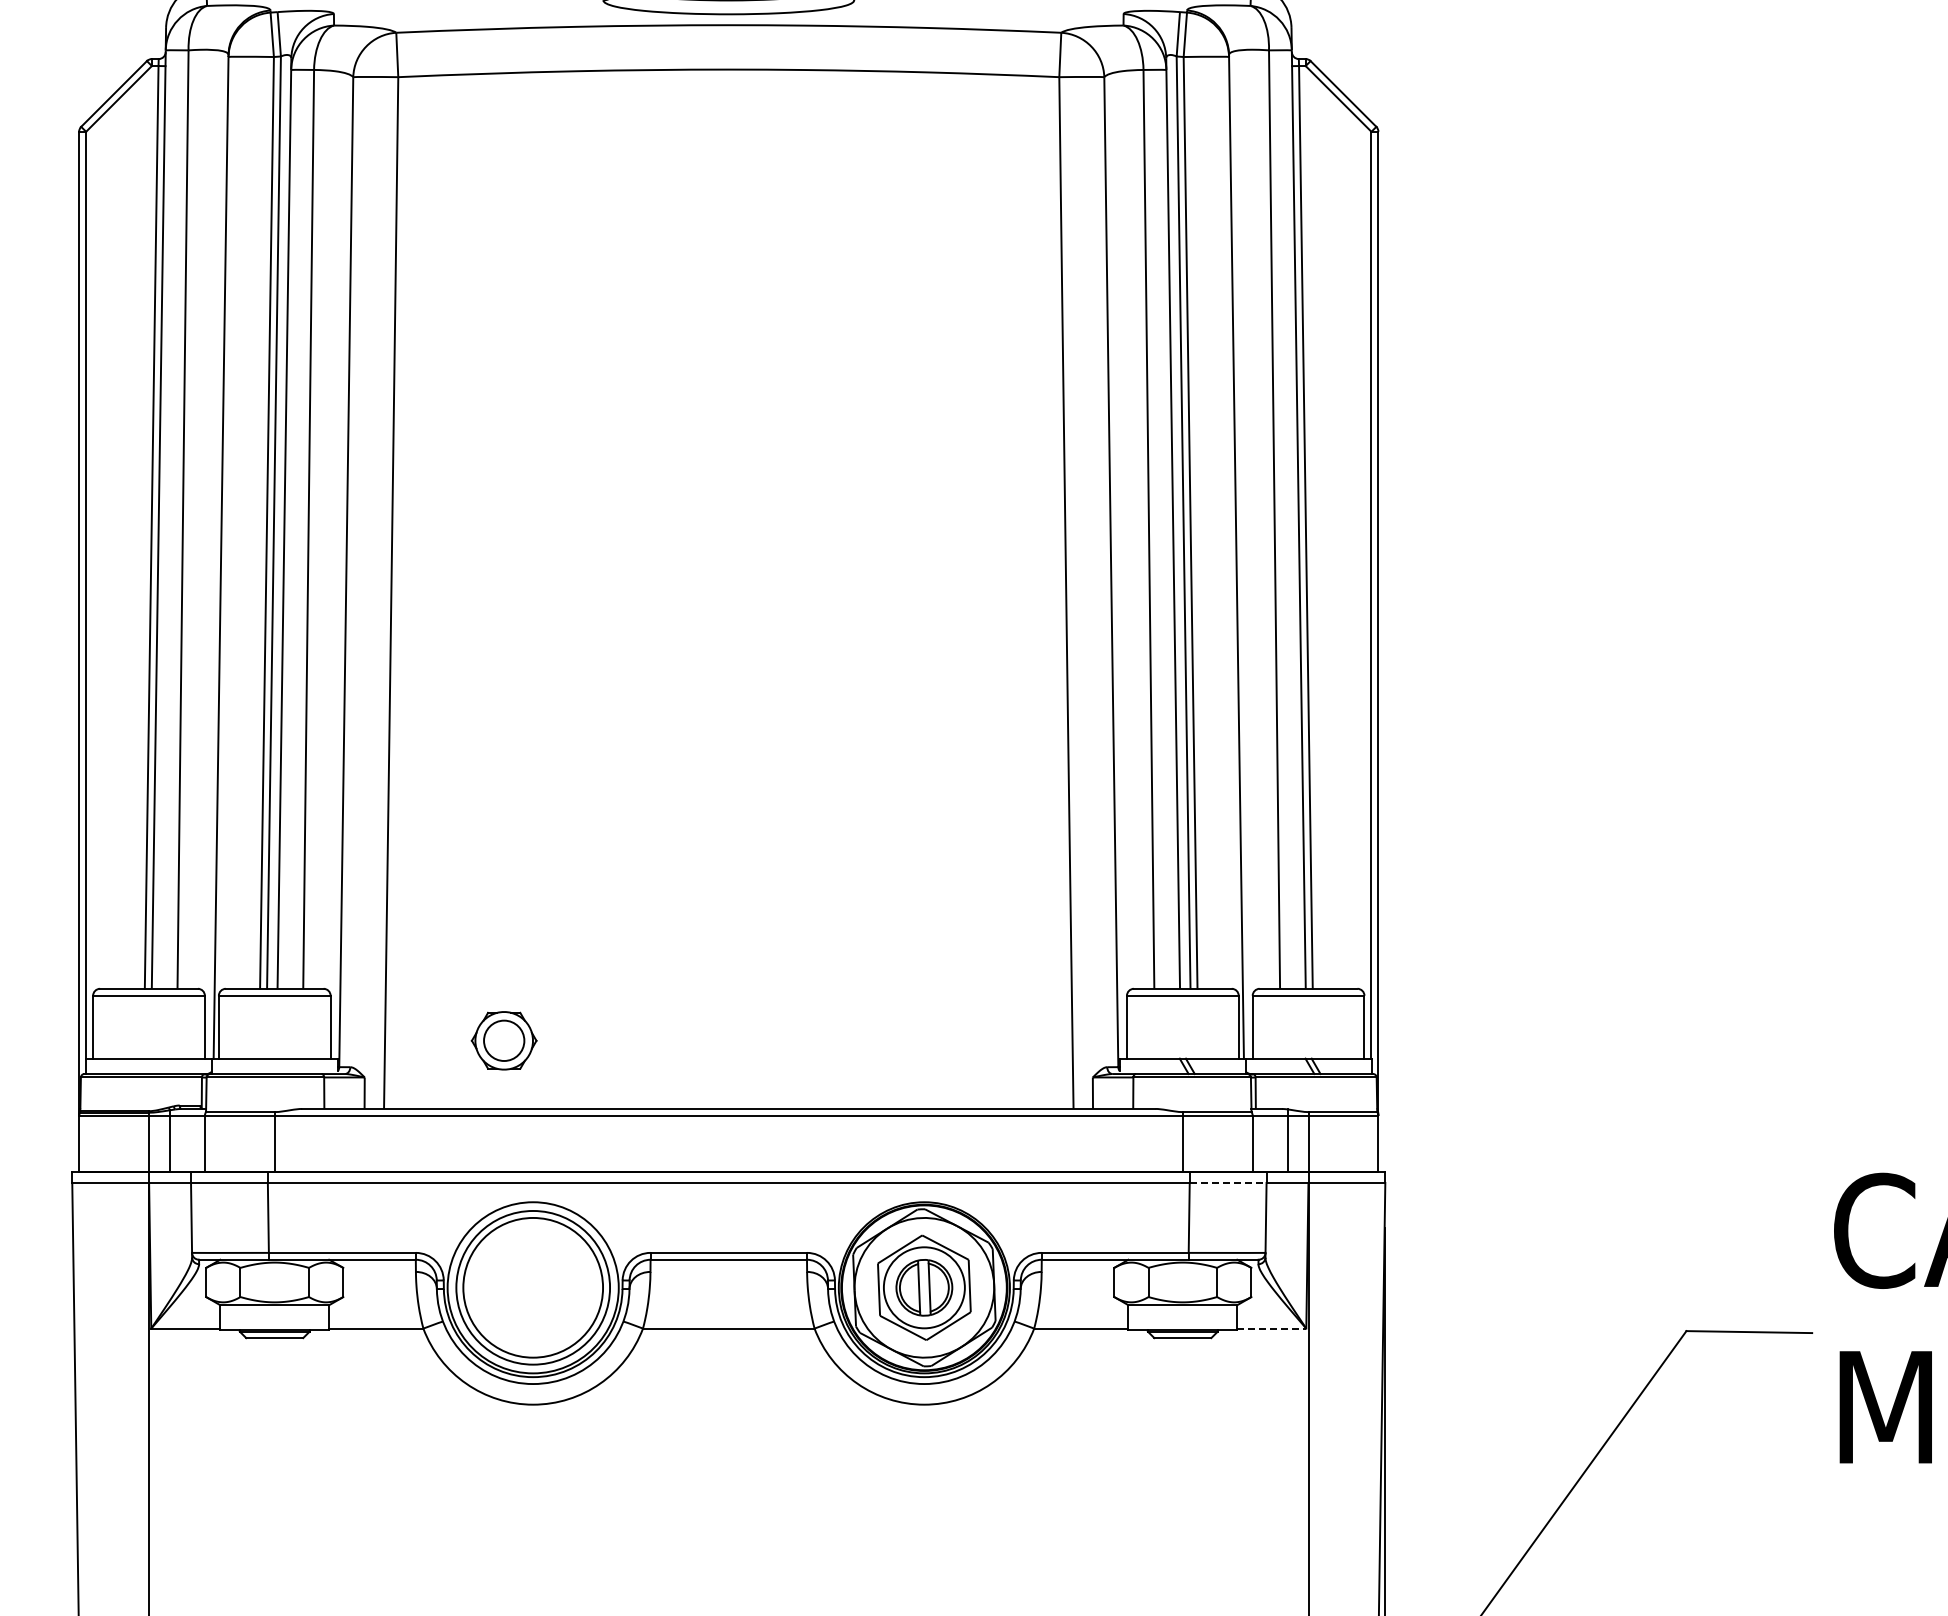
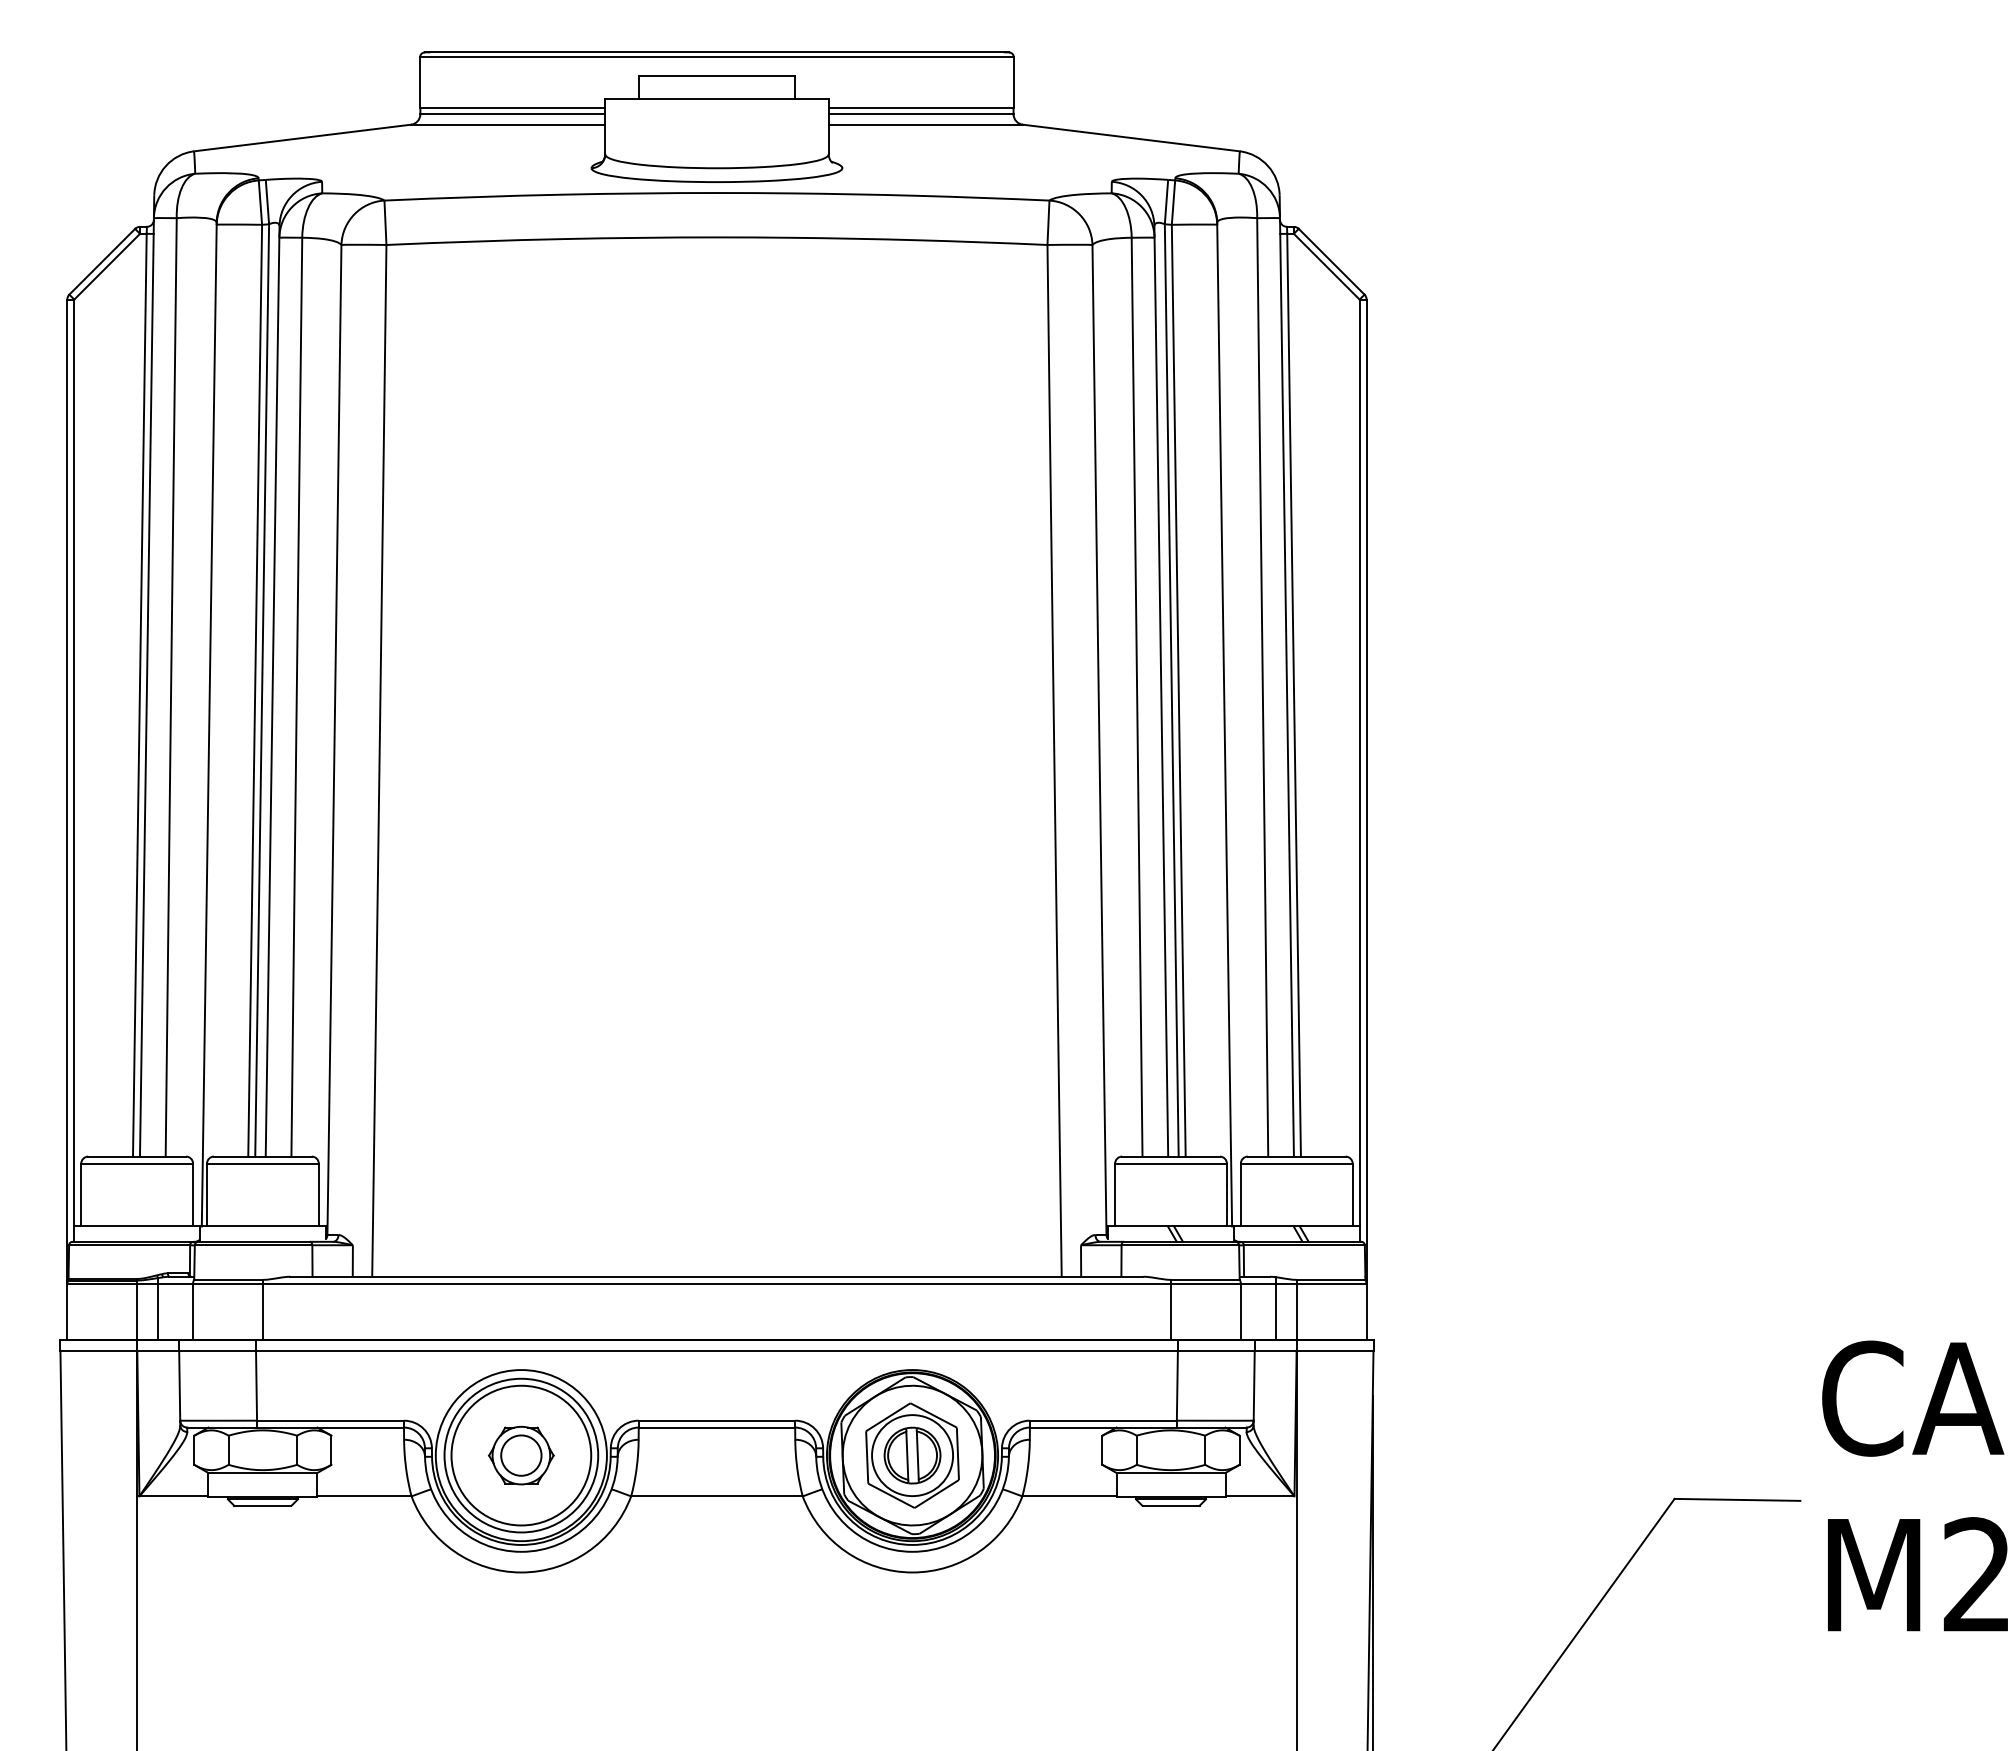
part: (504, 1040) -> (521, 1455), moved
line: (1228, 1182) -> (1216, 1350), dashed -> solid
line: (1272, 1328) -> (1260, 1496), dashed -> solid

